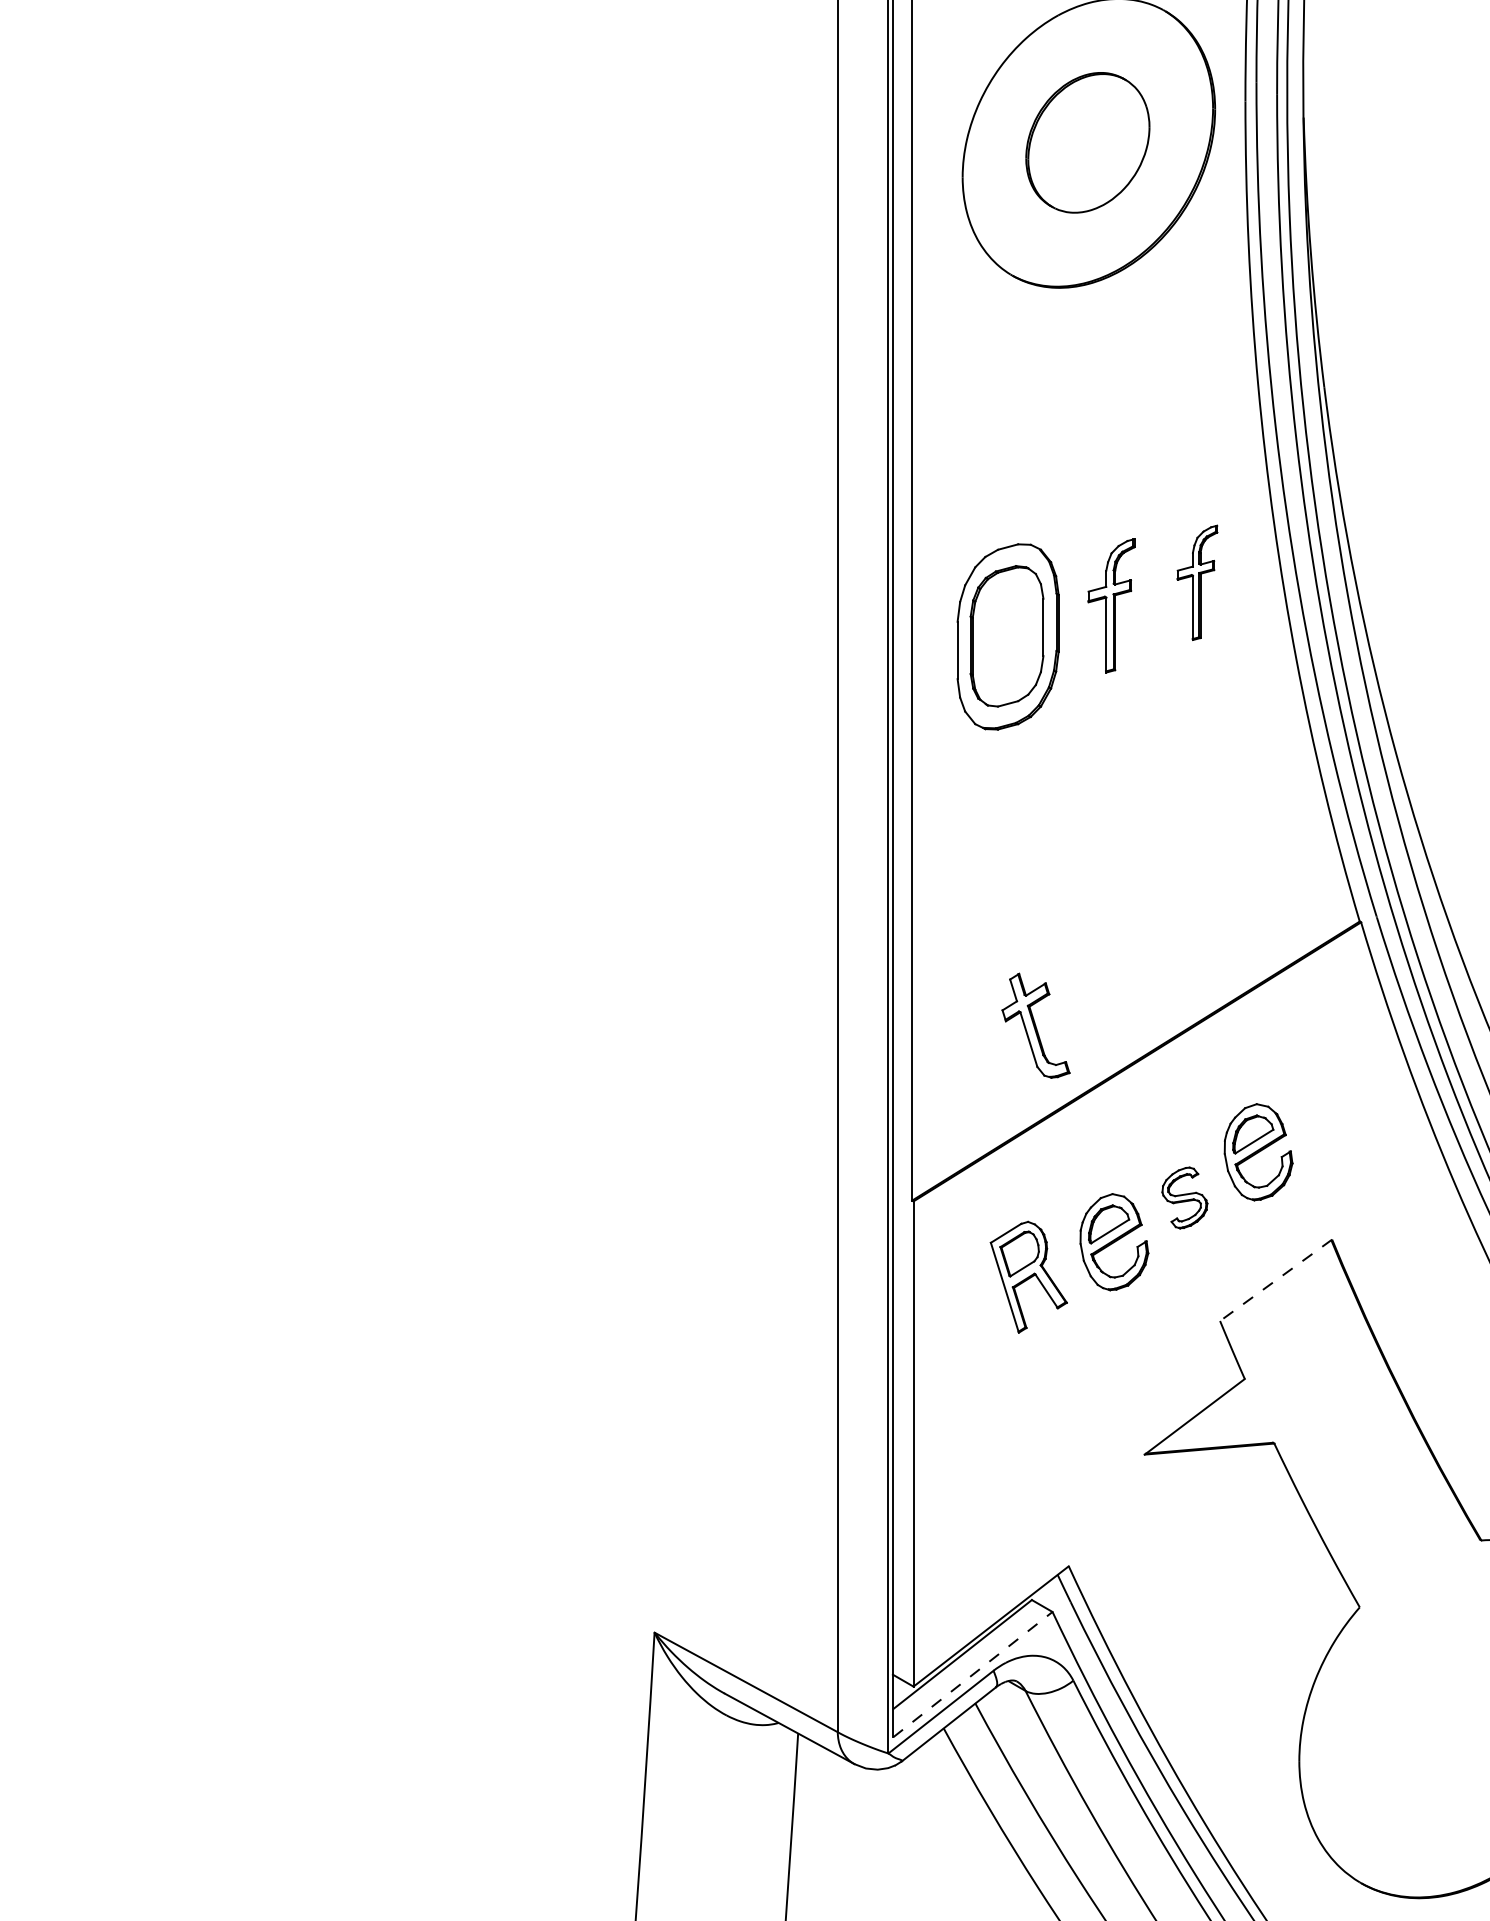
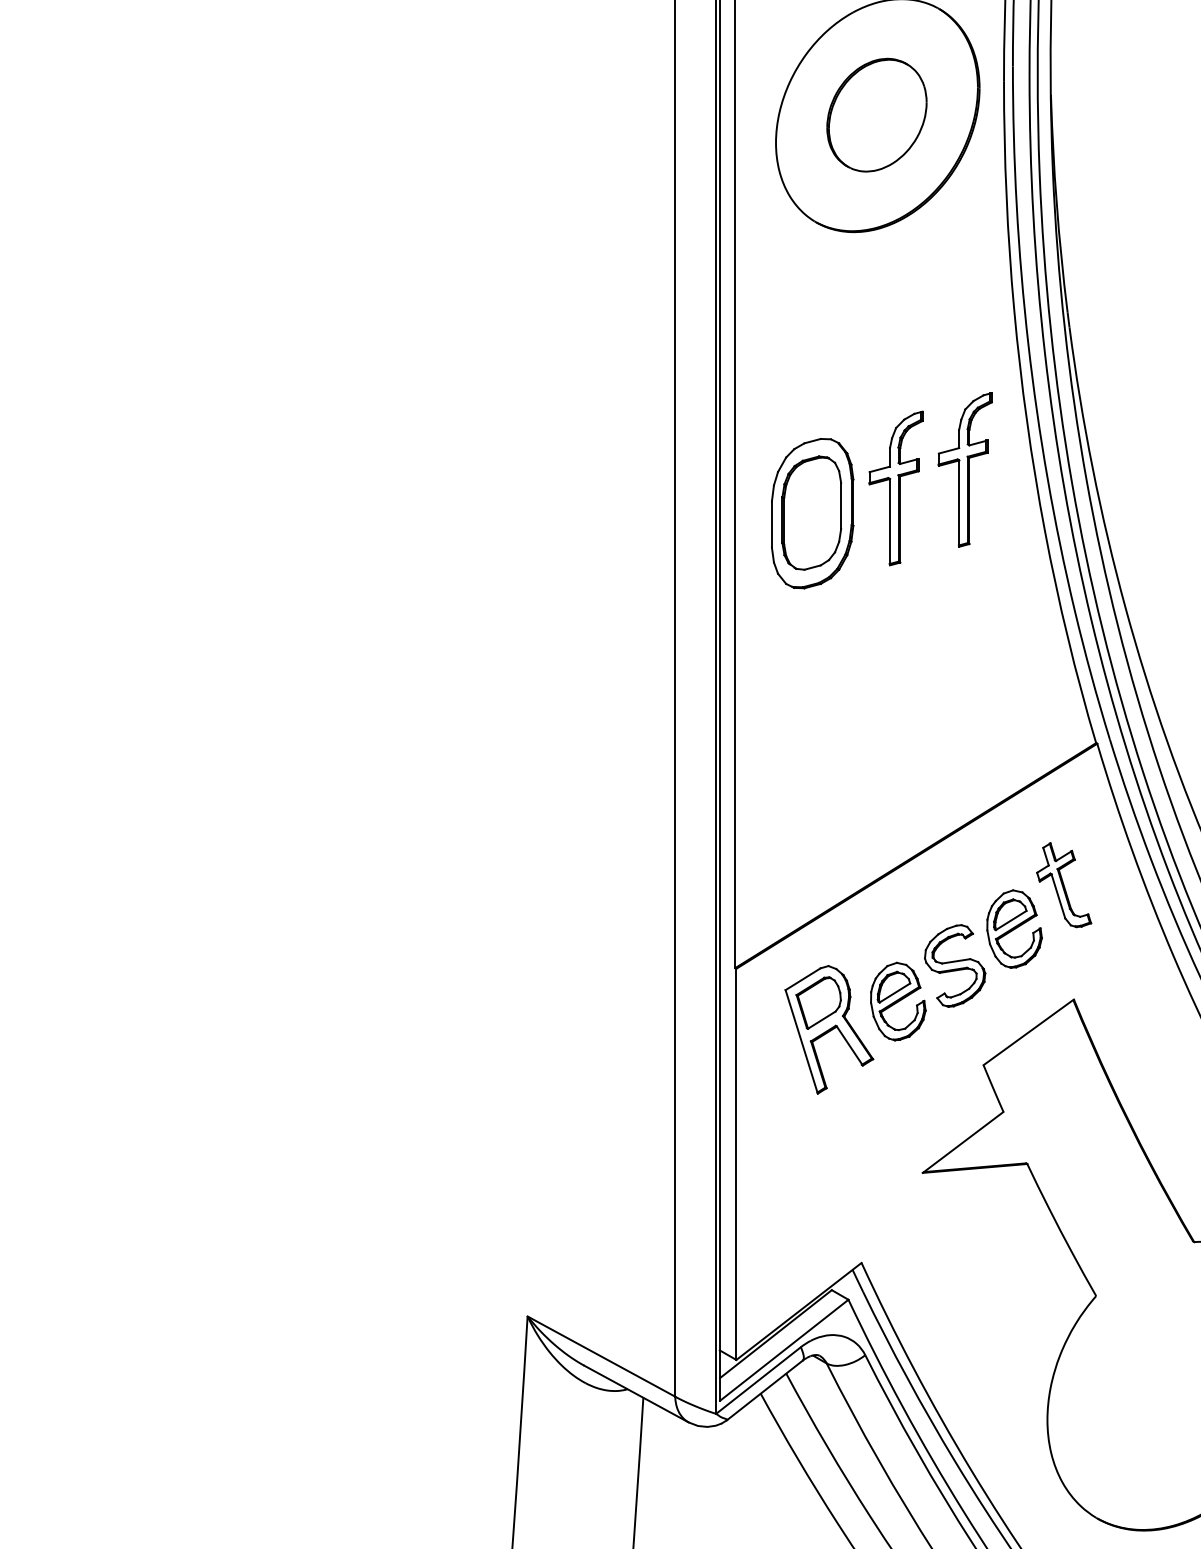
part: (1197, 582) -> (965, 469), size x1.67
part: (1111, 605) -> (896, 488), size x1.43
part: (1035, 1025) -> (1063, 884), moved
part: (1184, 1197) -> (954, 965), size x1.67
part: (1028, 1277) -> (829, 1030), size x1.43
line: (1275, 1280) -> (1028, 1032), dashed -> solid
line: (973, 1674) -> (784, 1350), dashed -> solid

